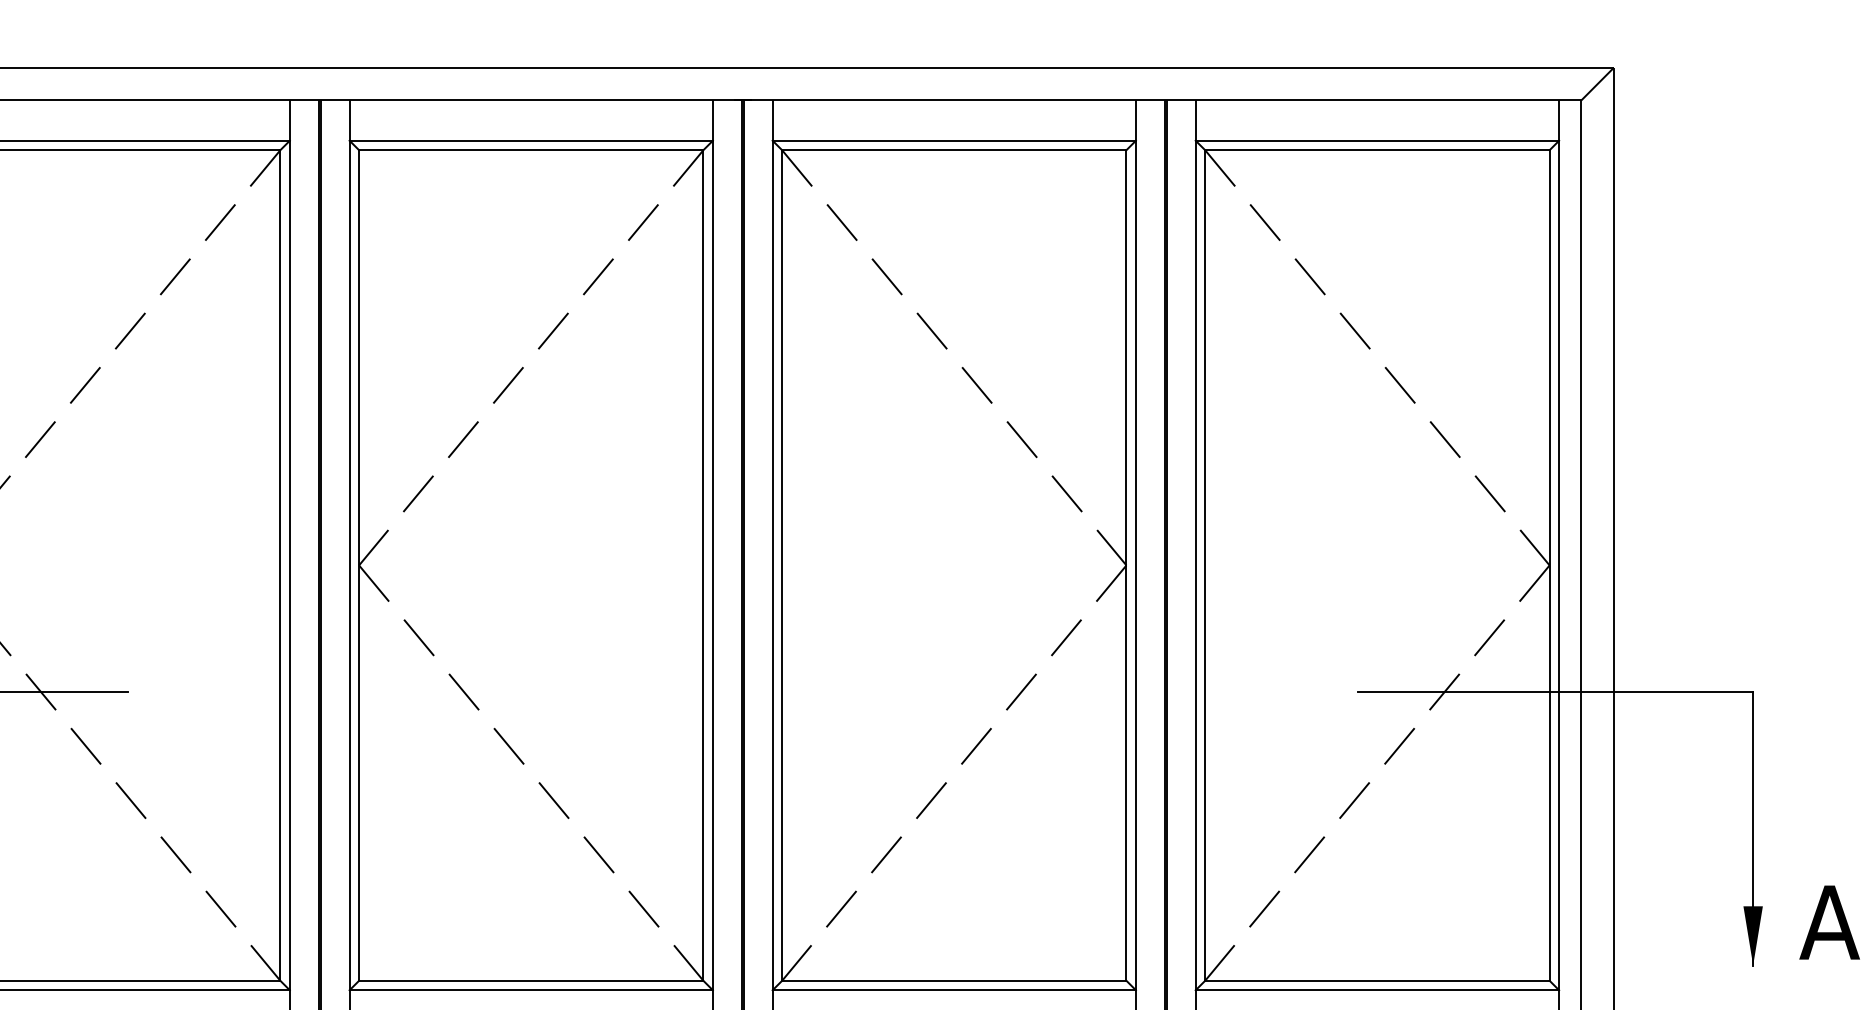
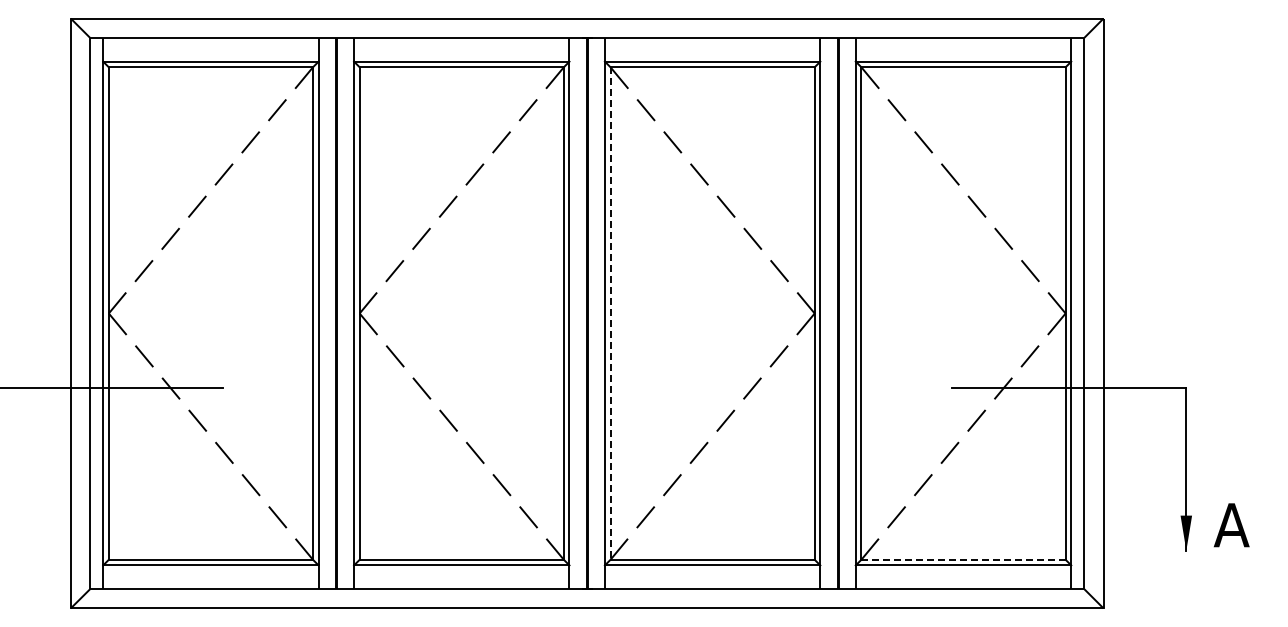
line: (782, 567) -> (610, 314), solid -> dashed
line: (1377, 980) -> (963, 559), solid -> dashed

